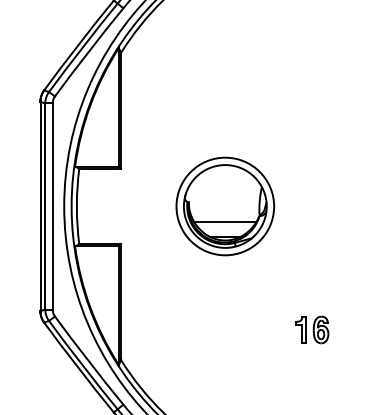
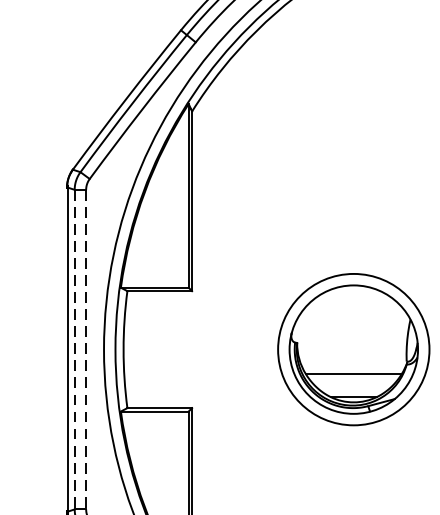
line: (45, 206) -> (74, 349), solid -> dashed
line: (52, 206) -> (85, 349), solid -> dashed

